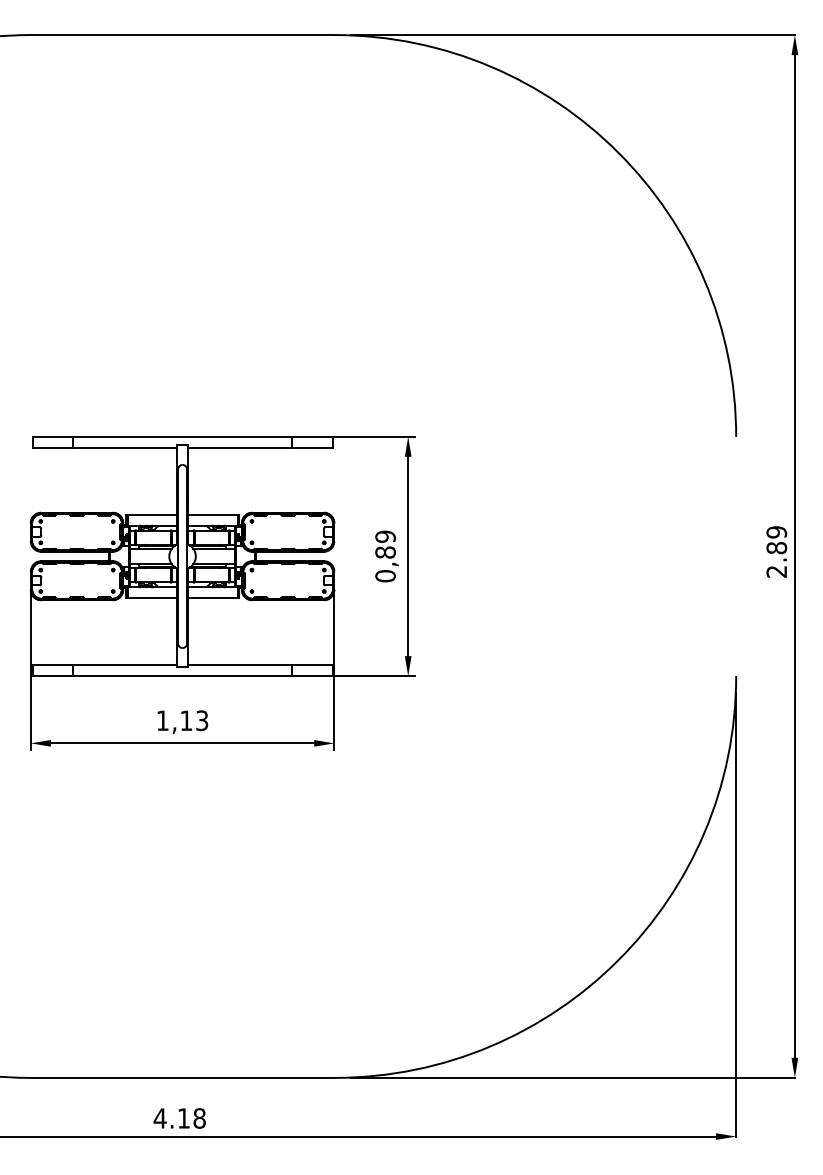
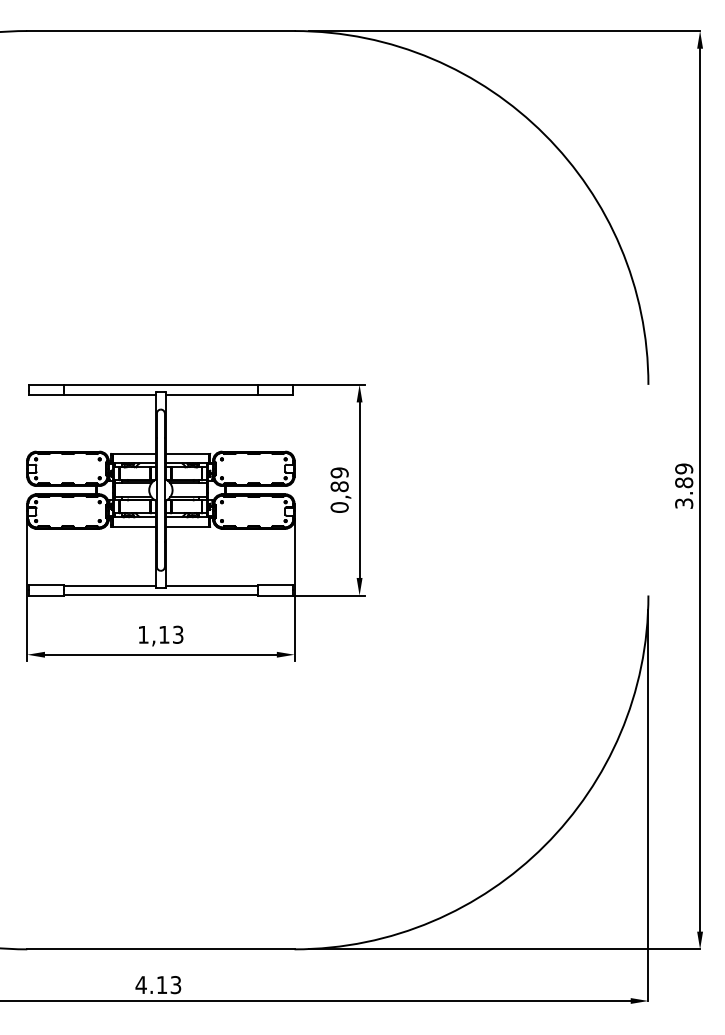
text: (777, 571) -> (684, 503), 2.89 -> 3.89
text: (199, 1118) -> (175, 985), 4.18 -> 4.13

